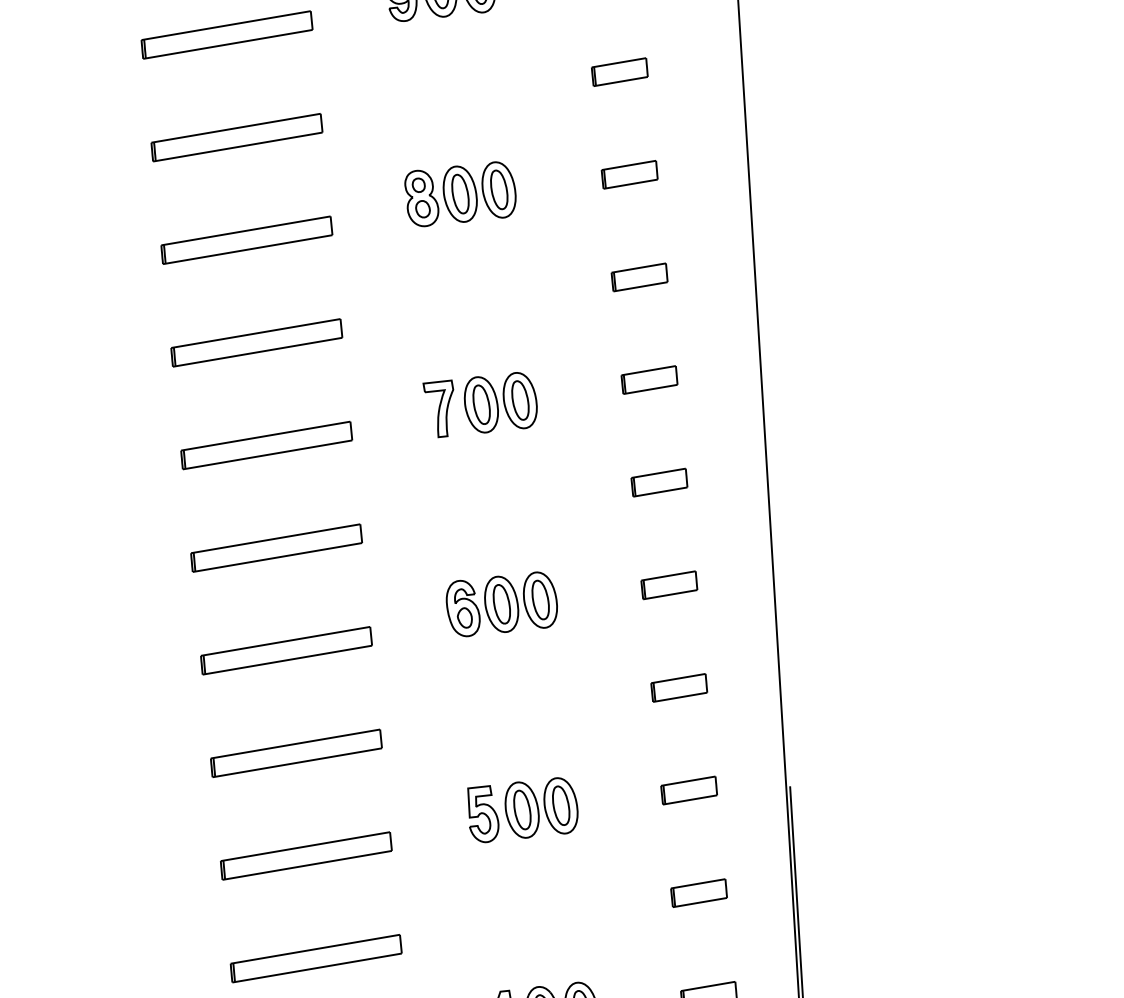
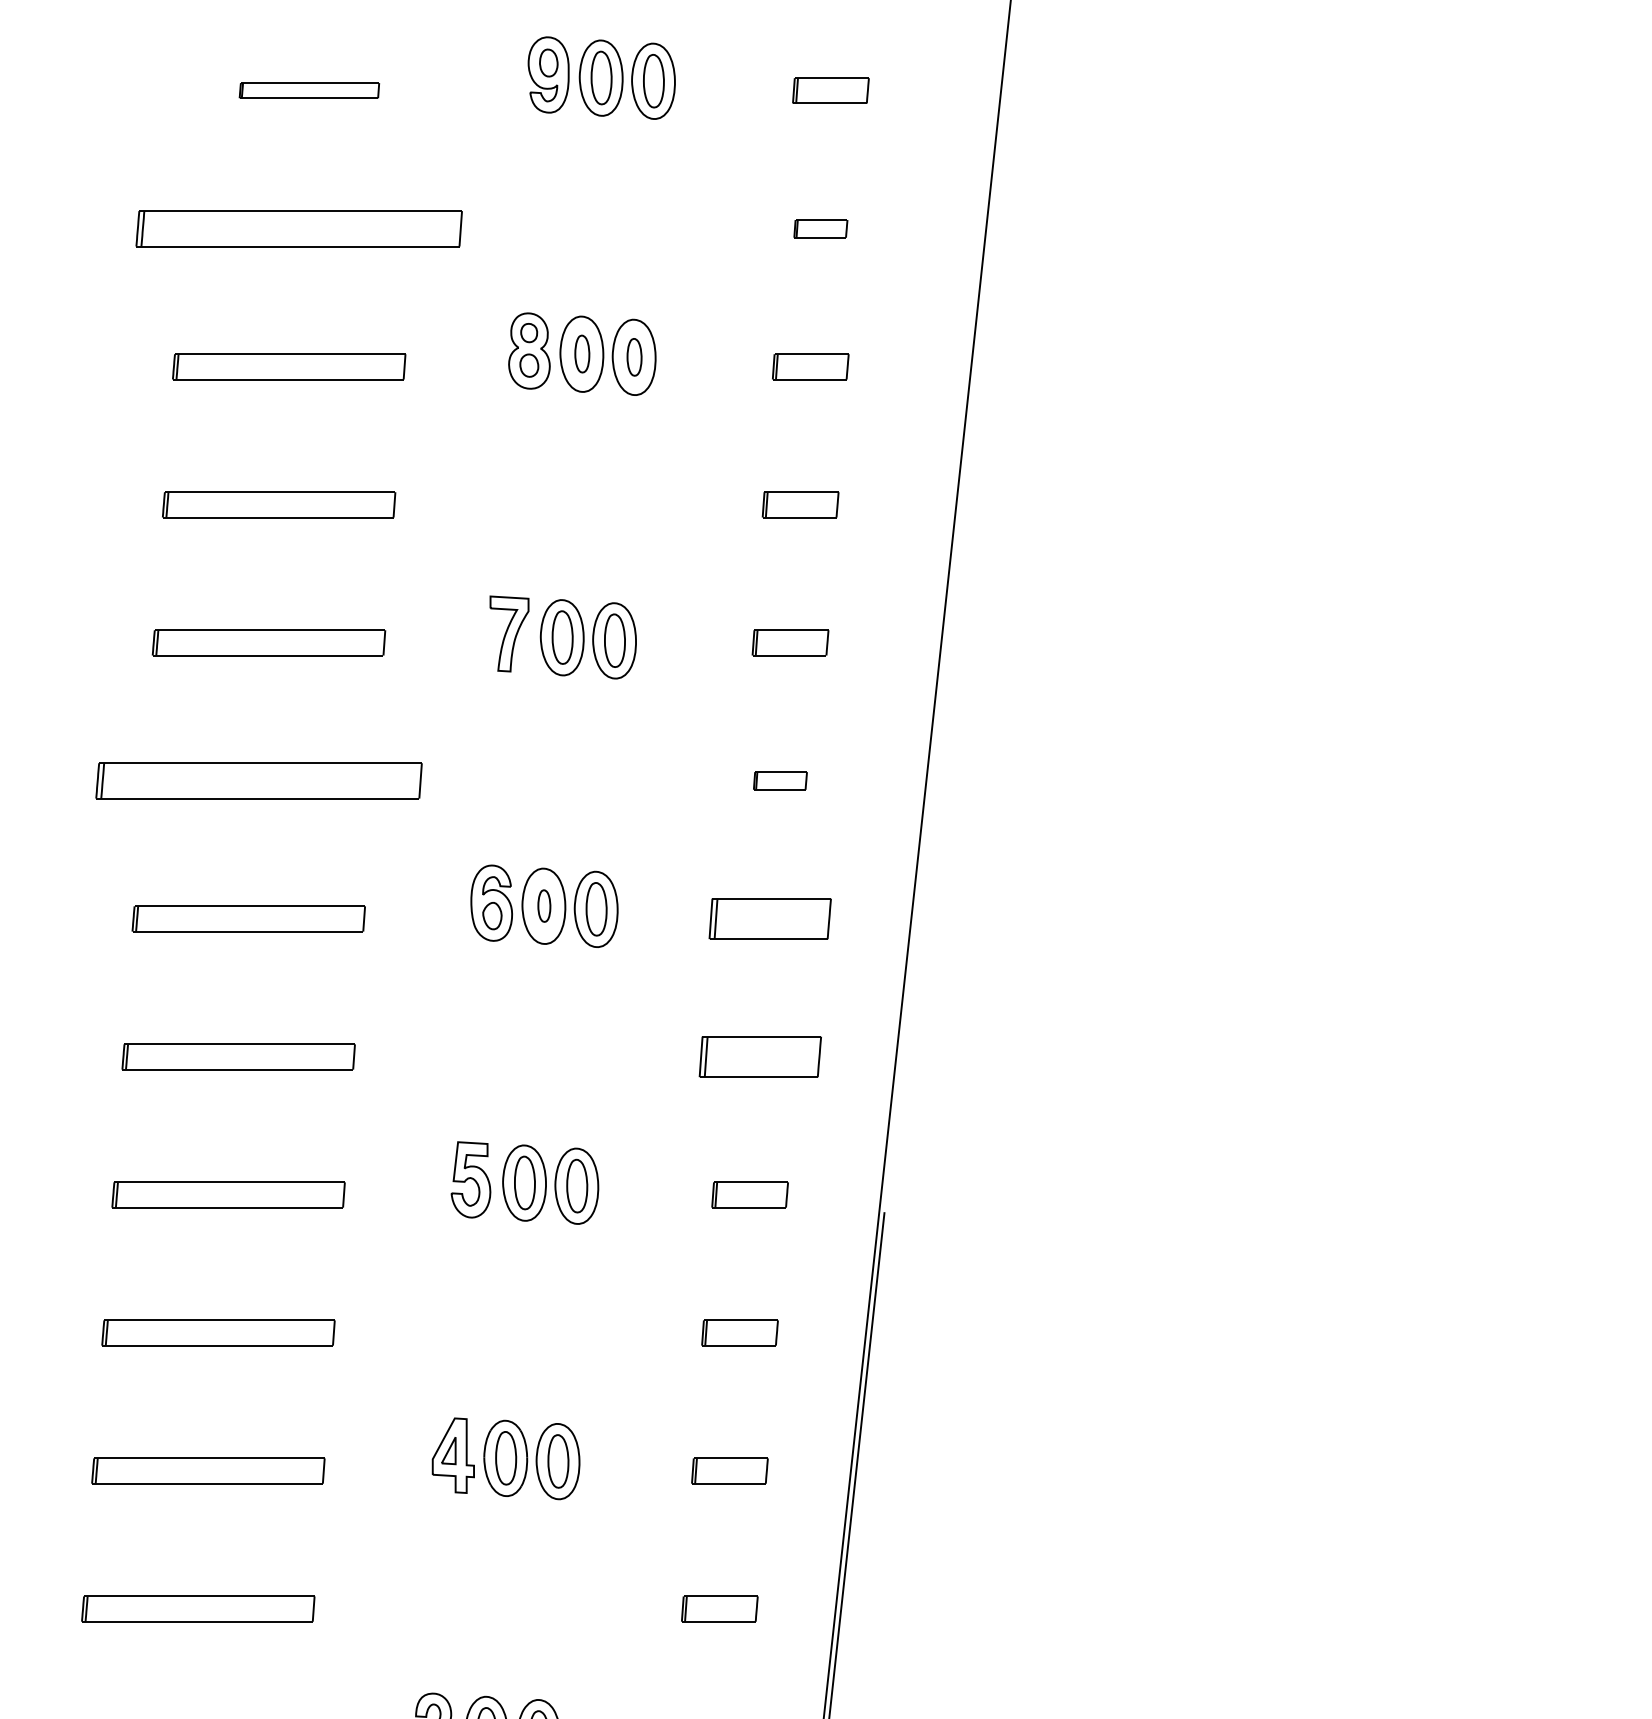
part: (227, 34) -> (309, 90), size x0.6
part: (619, 71) -> (820, 228), size x0.7
part: (237, 137) -> (299, 228), size x1.4
part: (499, 190) -> (634, 357), size x0.7
part: (460, 193) -> (582, 353), size x0.7
part: (659, 482) -> (780, 780), size x0.7
part: (276, 547) -> (258, 780), size x1.4
part: (669, 584) -> (770, 918), size x1.6
part: (501, 603) -> (544, 905), size x0.6
part: (678, 687) -> (759, 1056), size x1.6

